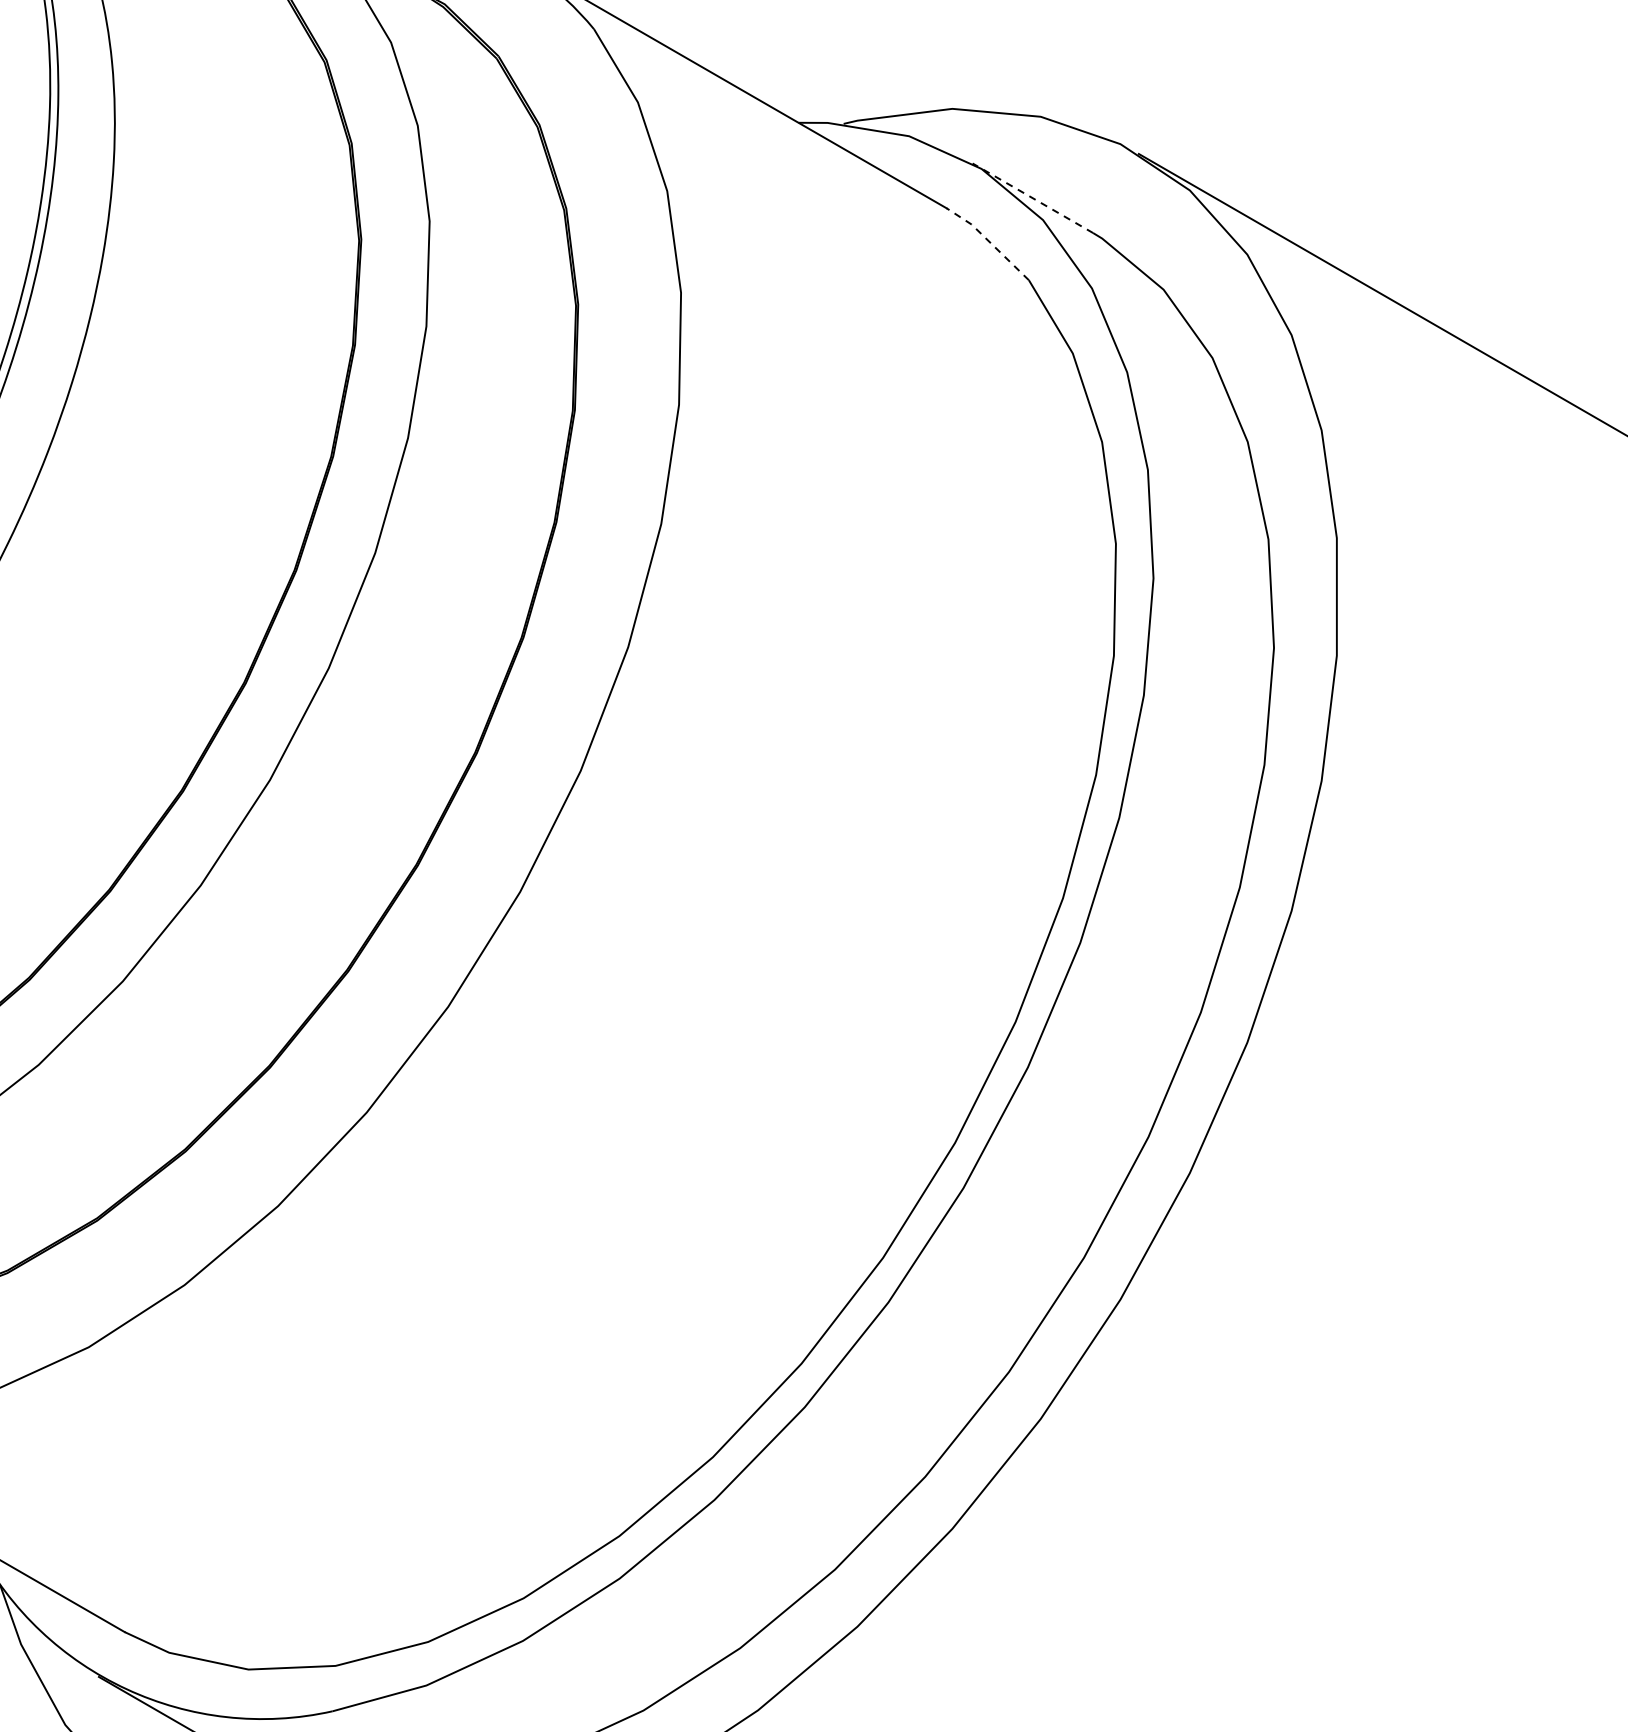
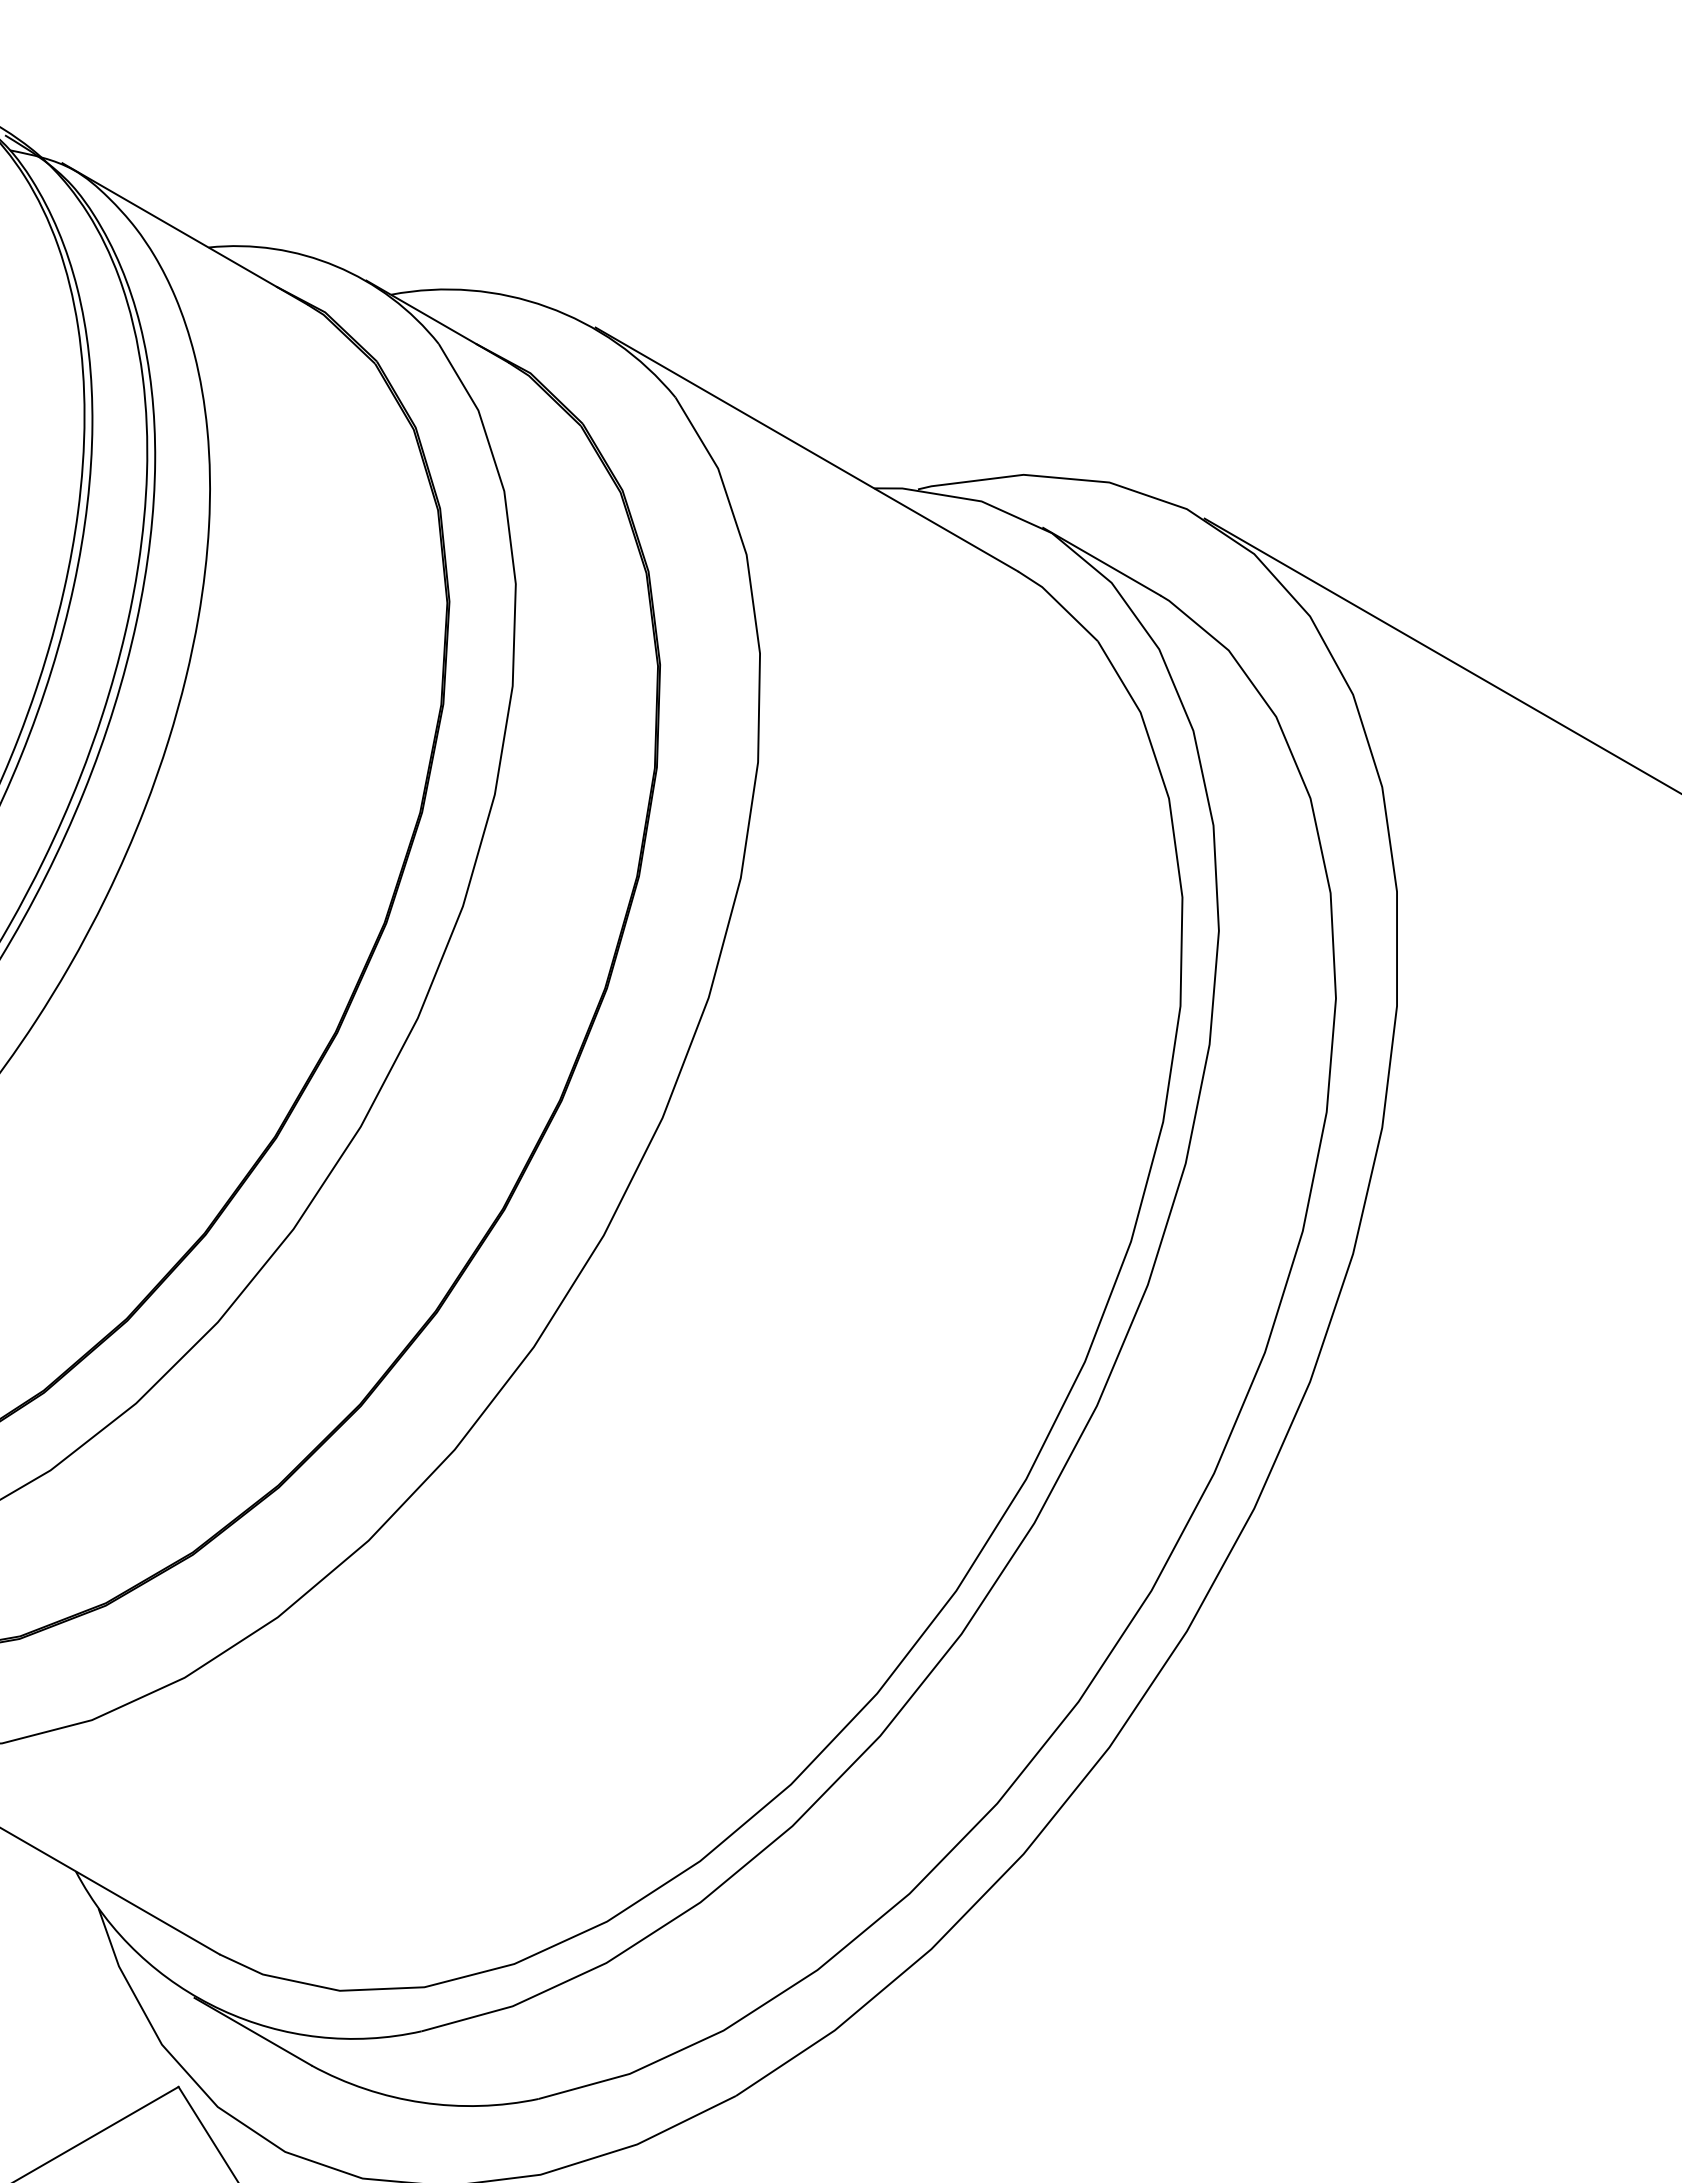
line: (1032, 198) -> (1101, 561), dashed -> solid
line: (989, 241) -> (1059, 603), dashed -> solid

